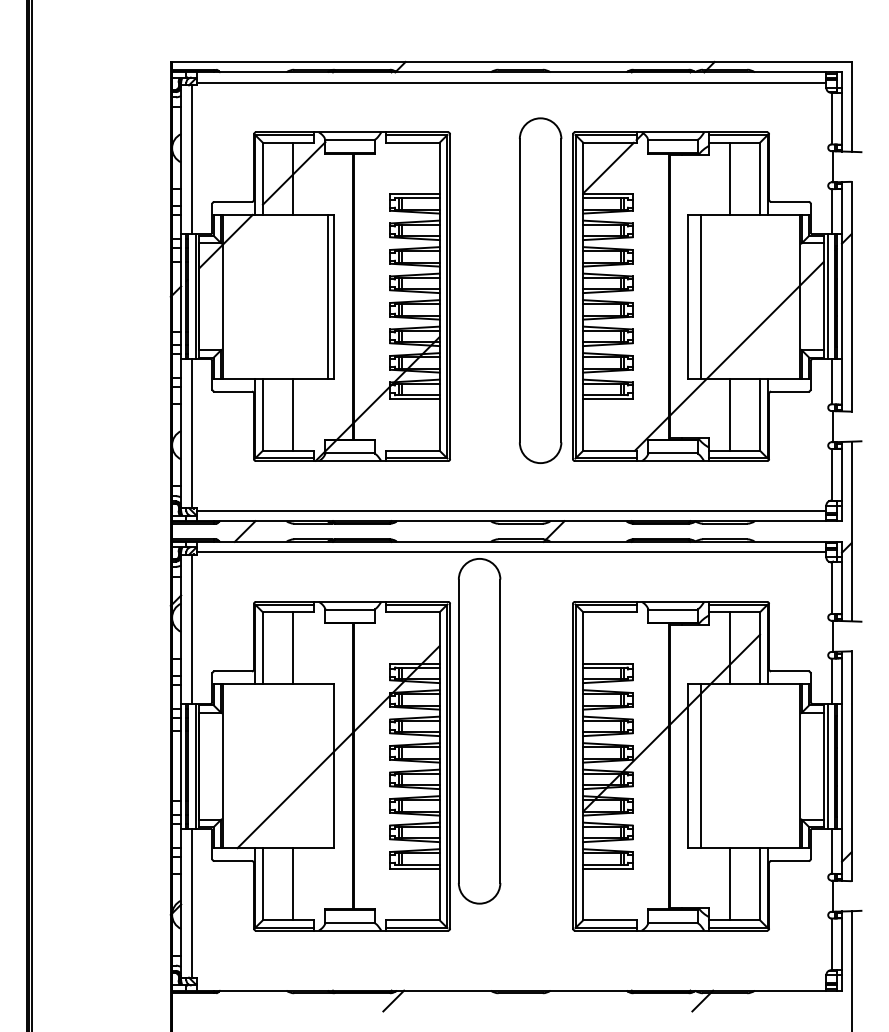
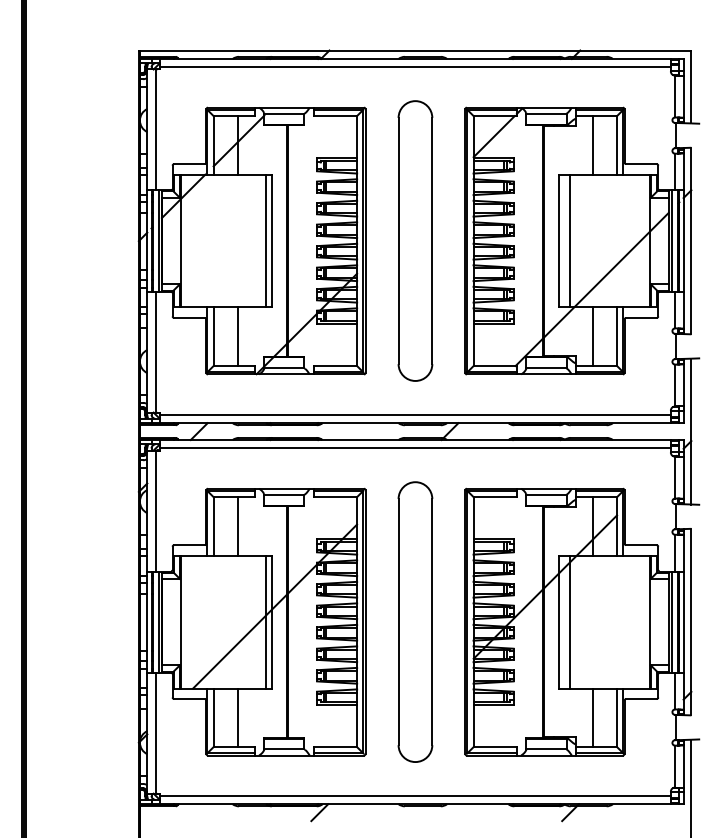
part: (540, 290) -> (415, 240), moved
part: (479, 731) -> (415, 622), moved
line: (327, 766) -> (266, 622), added
line: (511, 980) -> (415, 795), added

